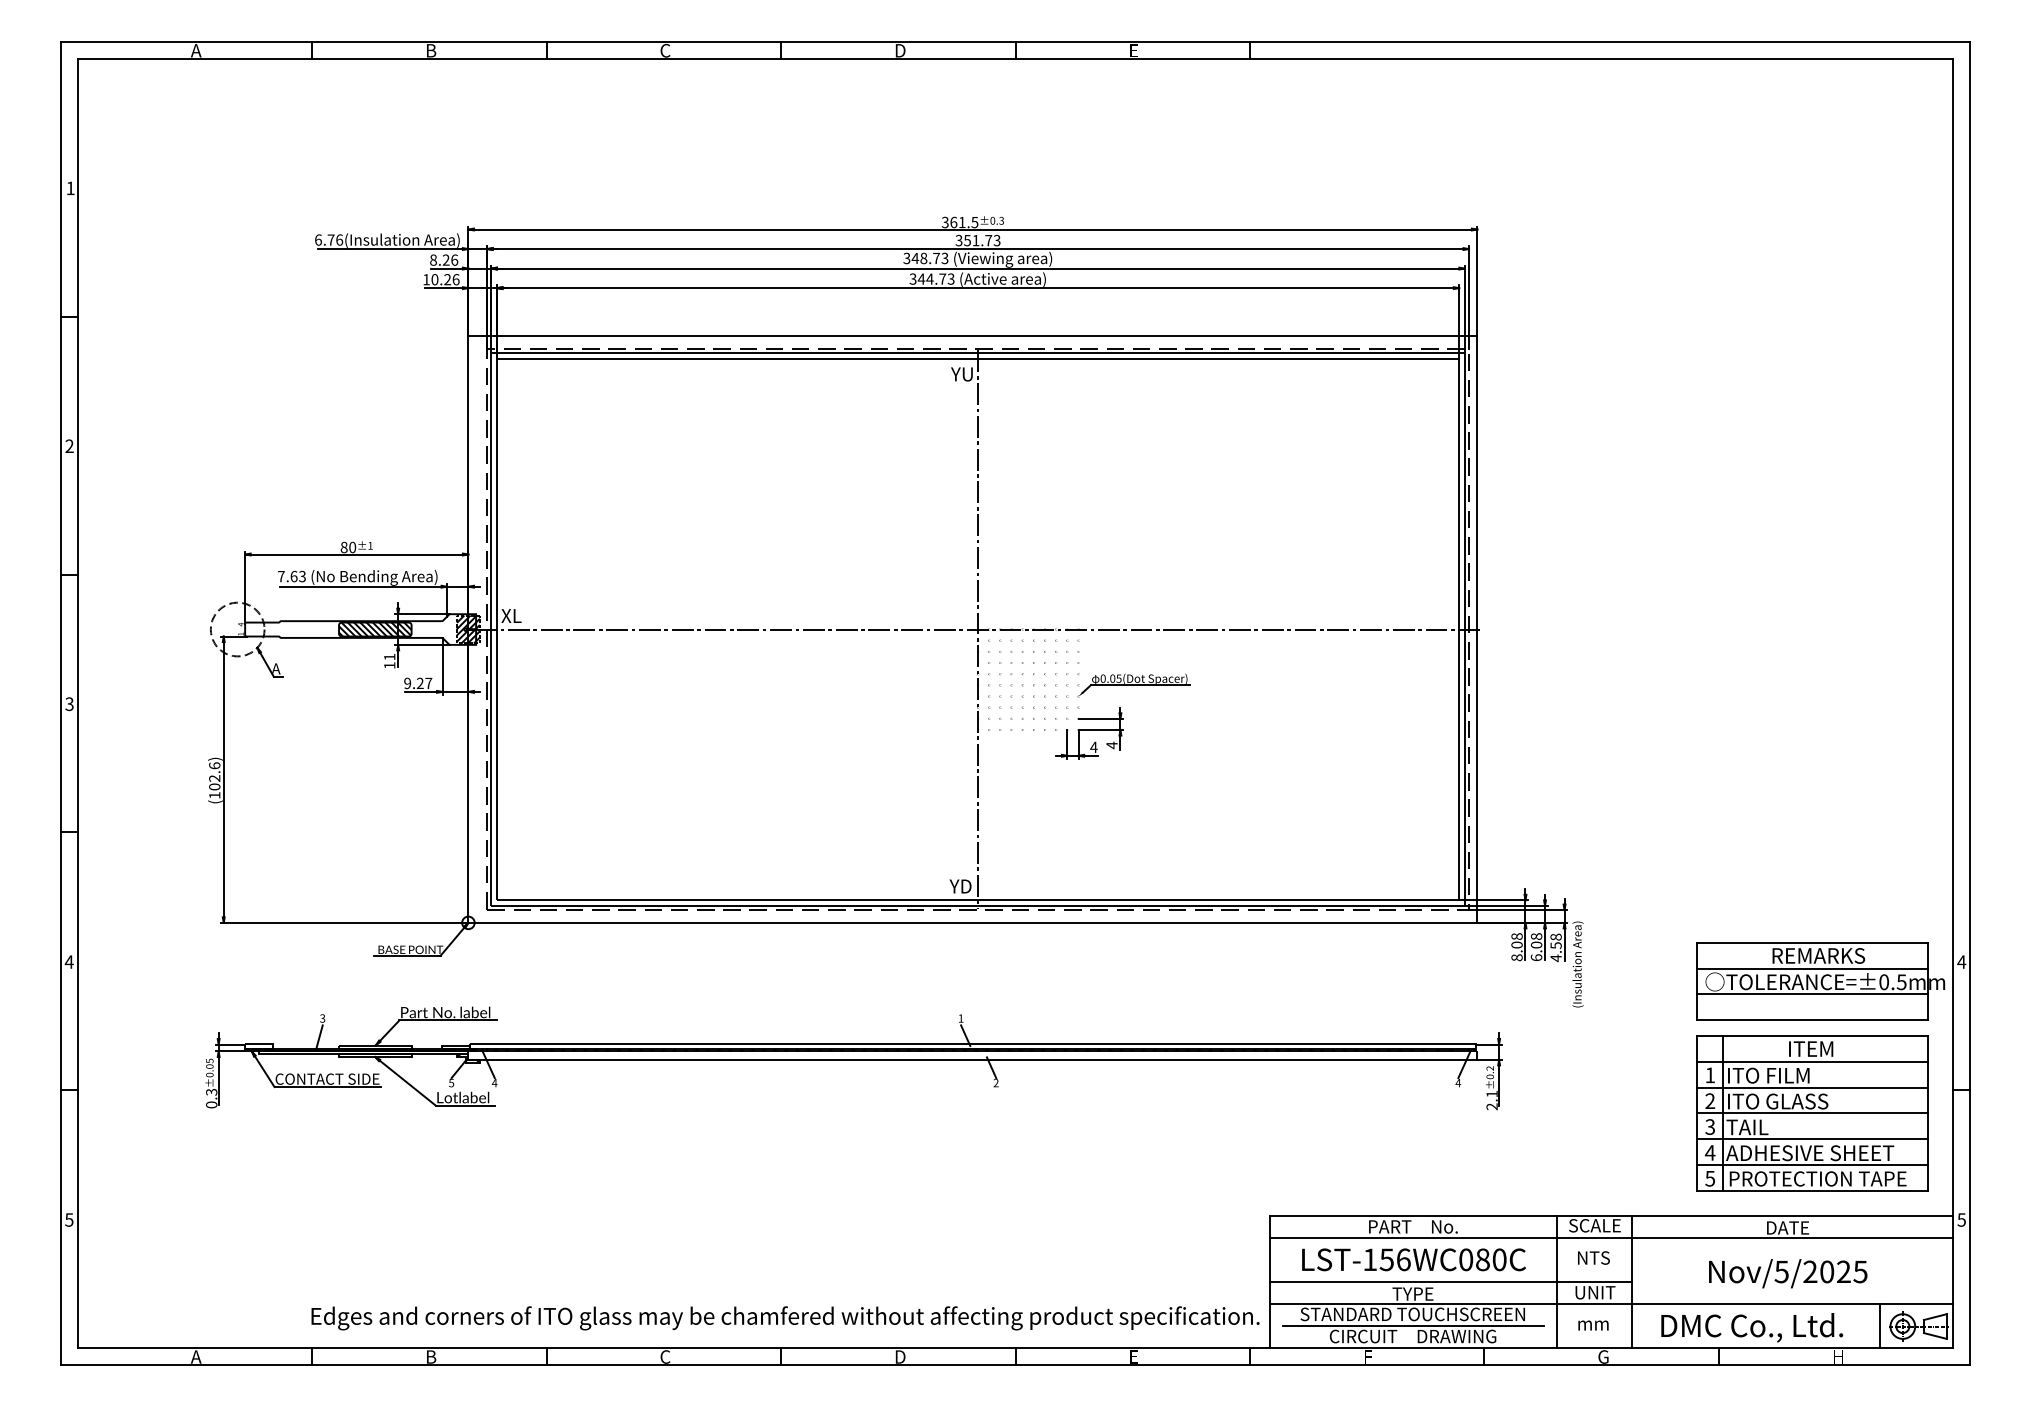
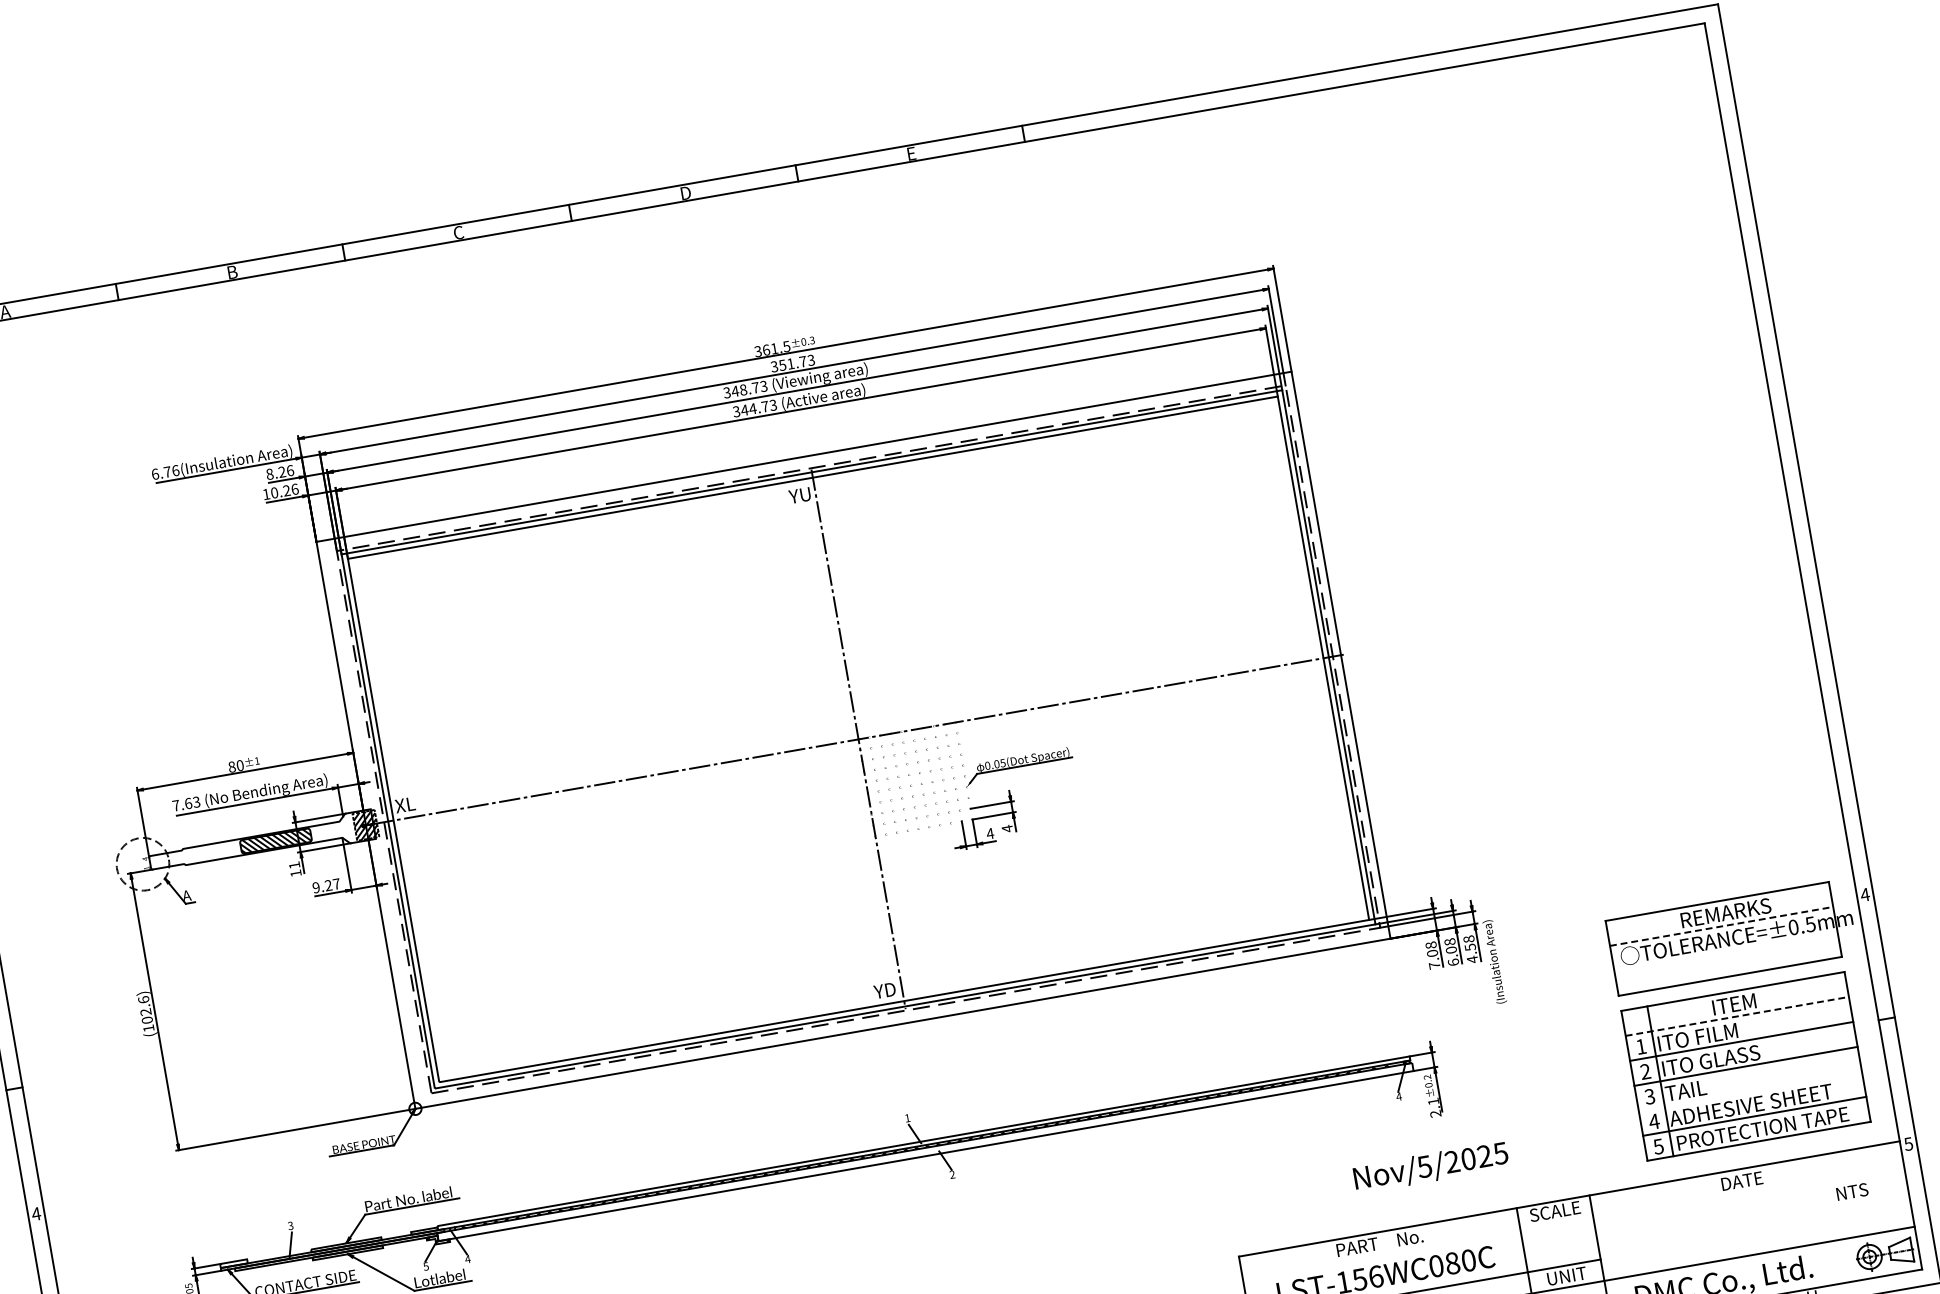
text: (1516, 957) -> (1434, 965), 8.08 -> 7.08
line: (1812, 968) -> (1722, 926), solid -> dashed
line: (1811, 994) -> (1725, 951), removed
line: (1812, 1061) -> (1737, 1016), solid -> dashed
line: (1811, 1139) -> (1749, 1091), removed
line: (1611, 1237) -> (1573, 1220), removed
text: (1593, 1257) -> (1851, 1191), moved
text: (1788, 1273) -> (1431, 1167), moved
line: (1879, 1326) -> (1847, 1260), removed

